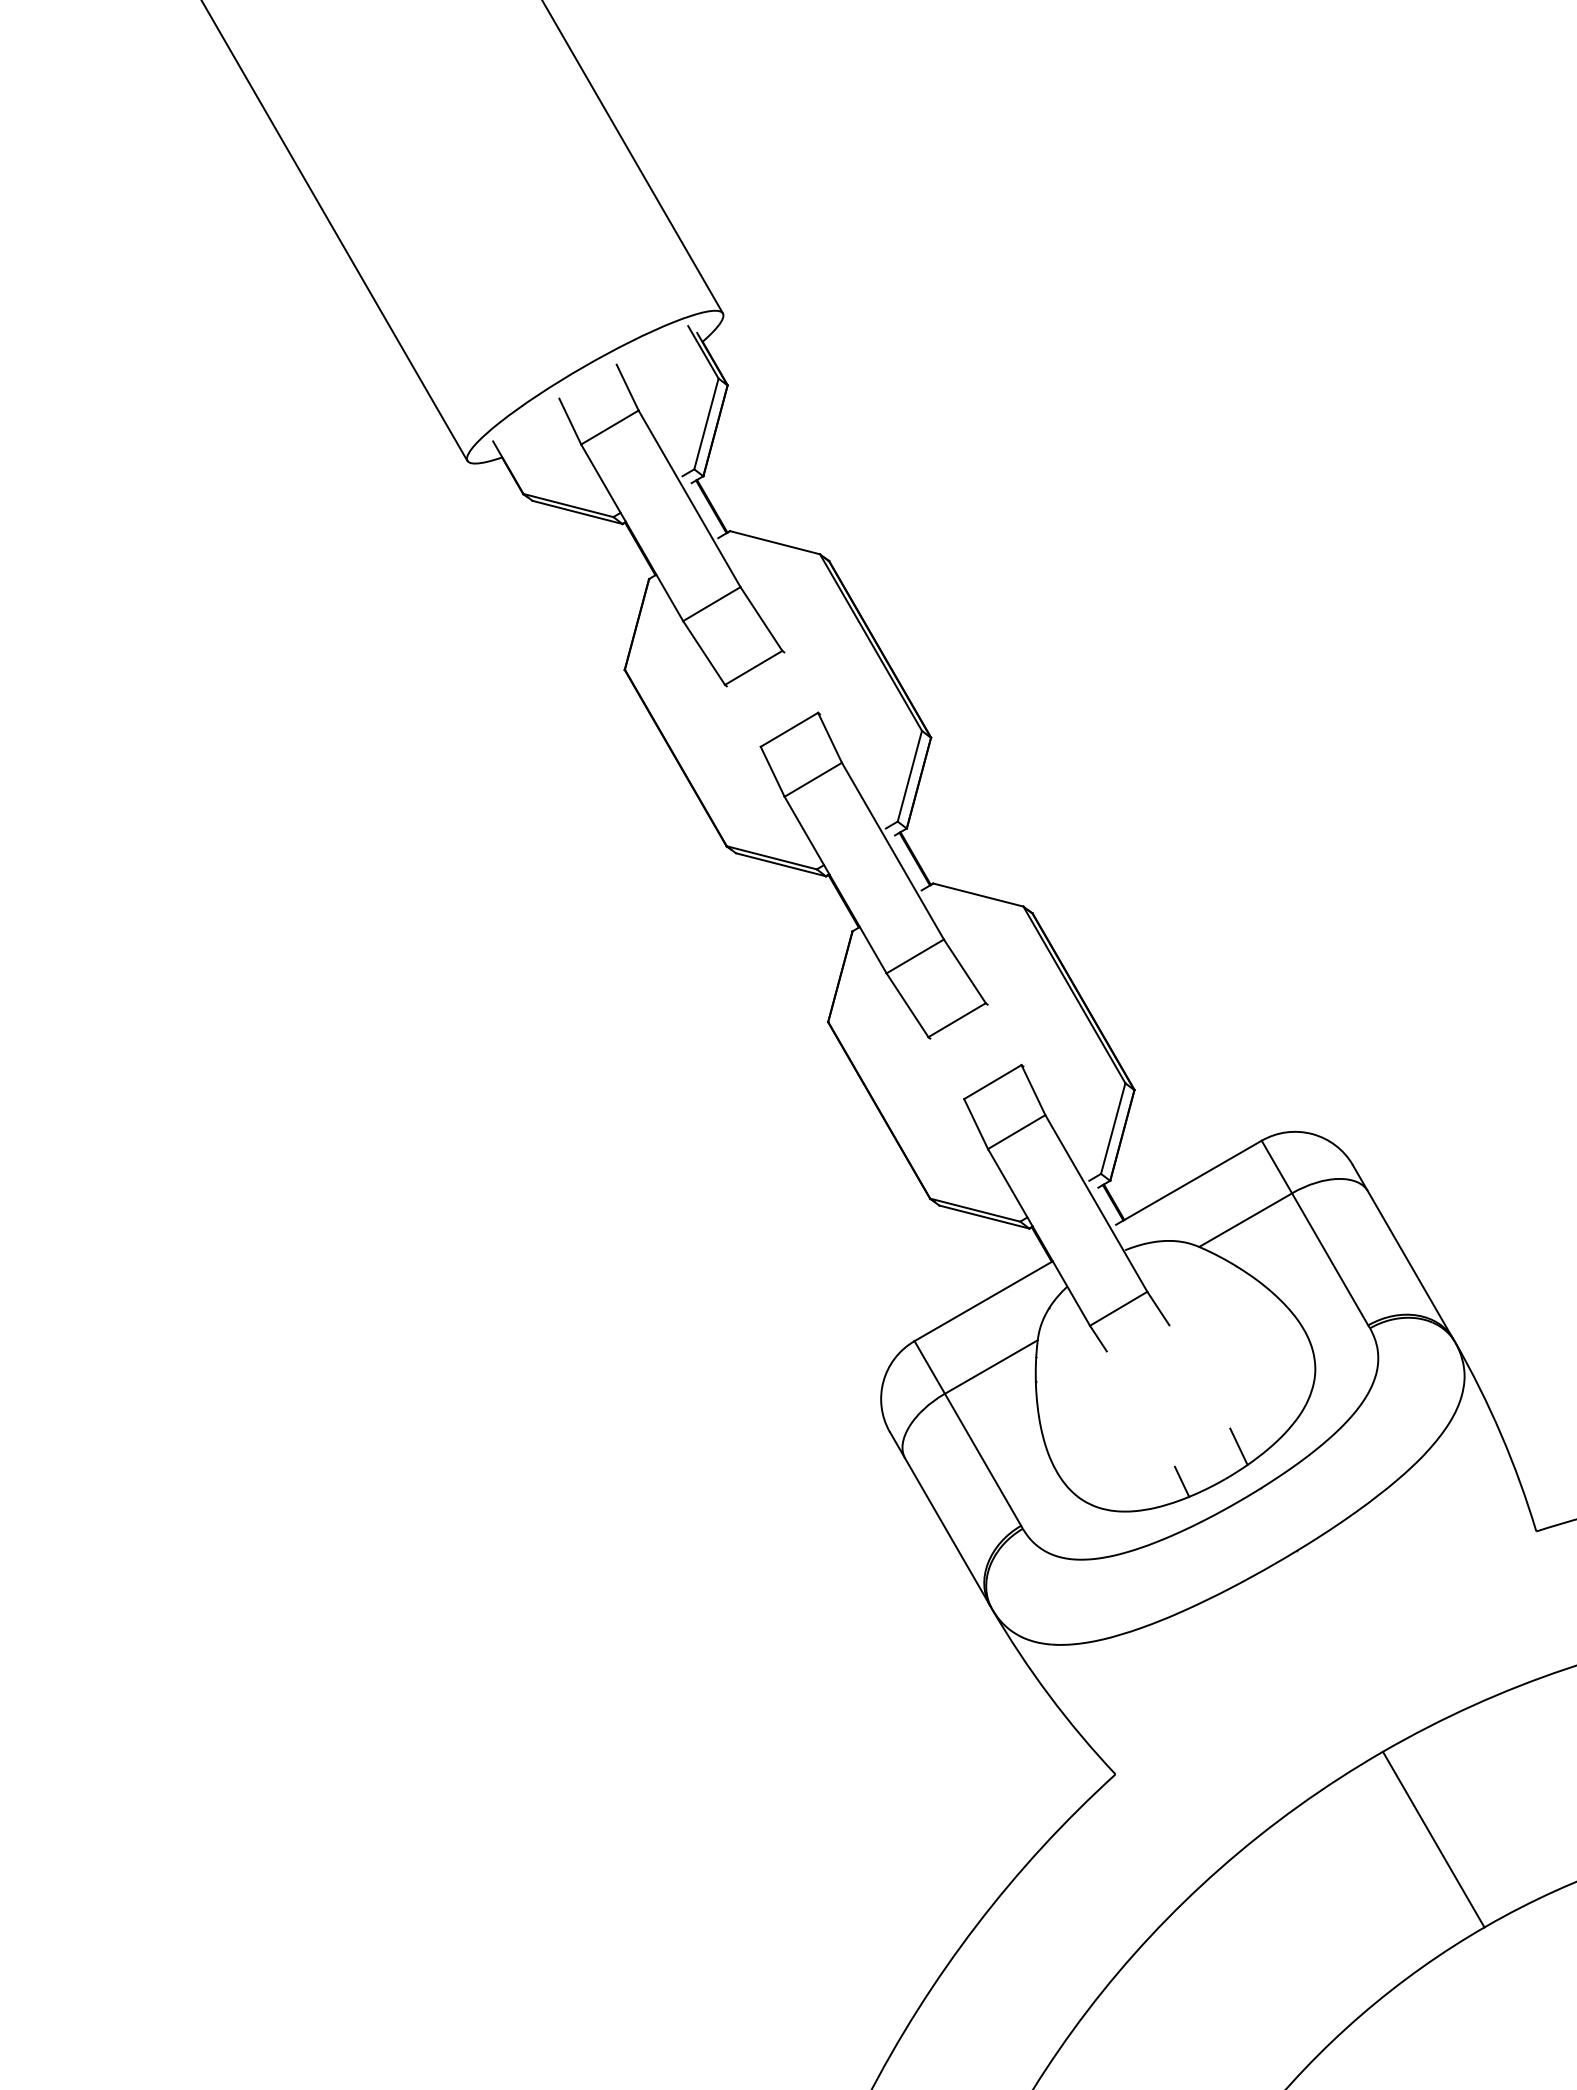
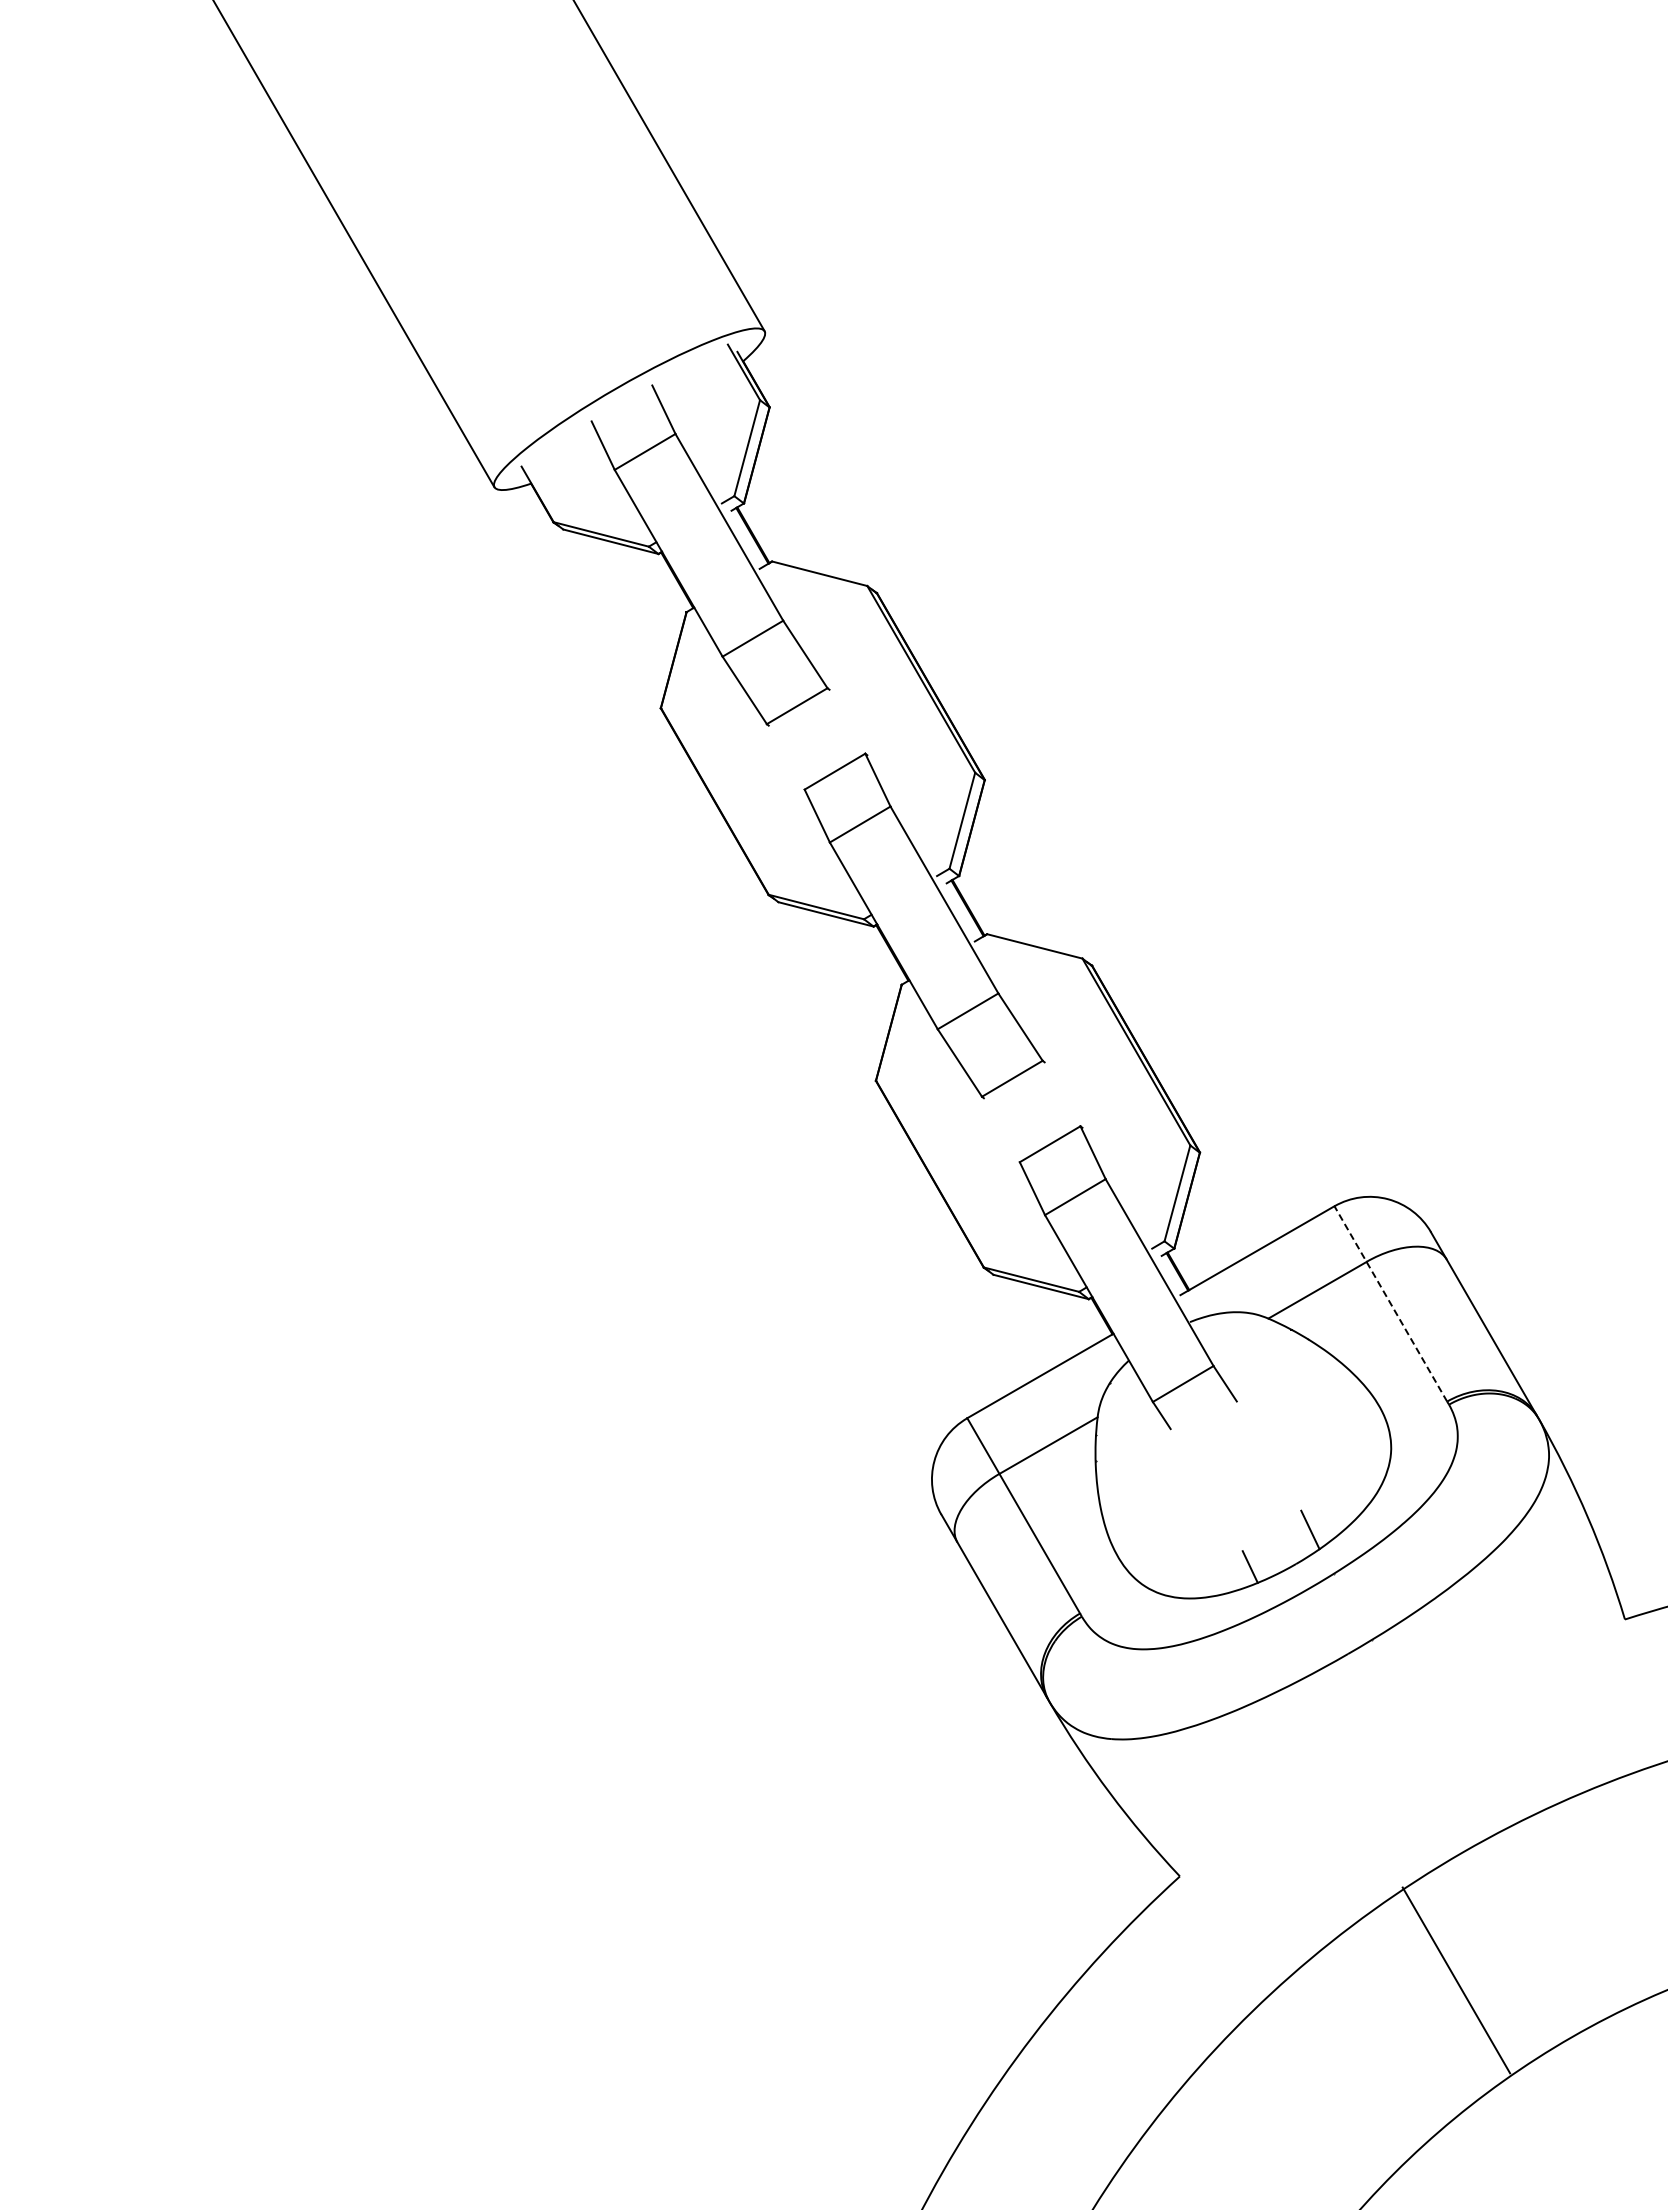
line: (1314, 1232) -> (1390, 1303), solid -> dashed
line: (1433, 1839) -> (1456, 1980), moved

